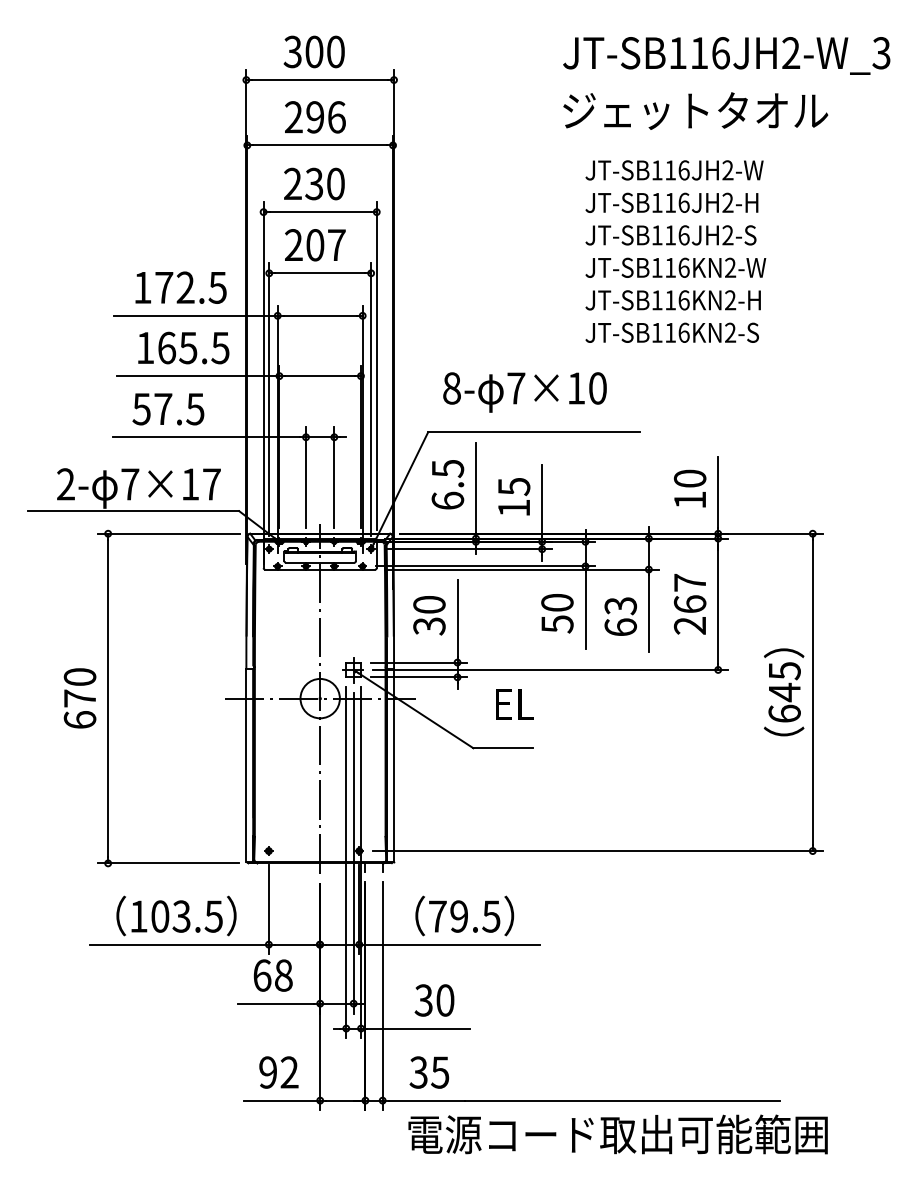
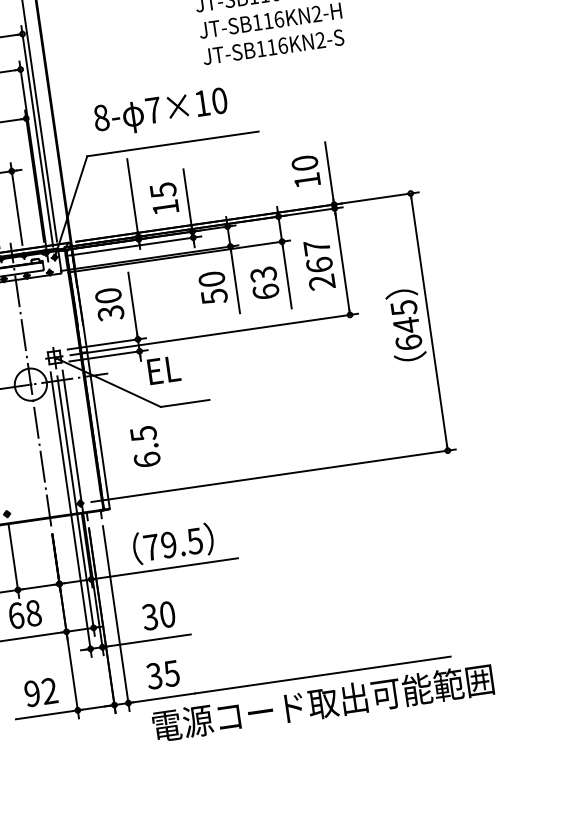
text: (447, 484) -> (145, 446), moved
text: (514, 704) -> (163, 370), moved

